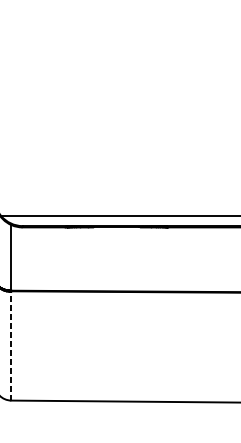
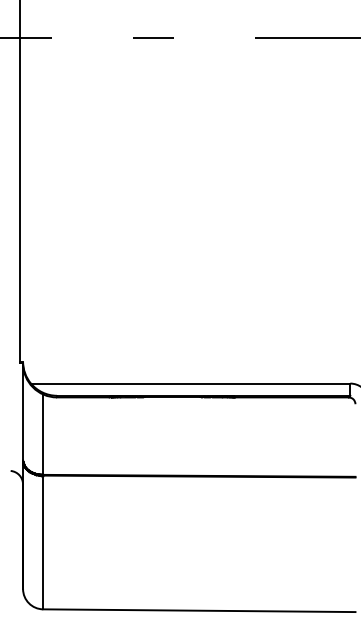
line: (11, 345) -> (43, 542), dashed -> solid

